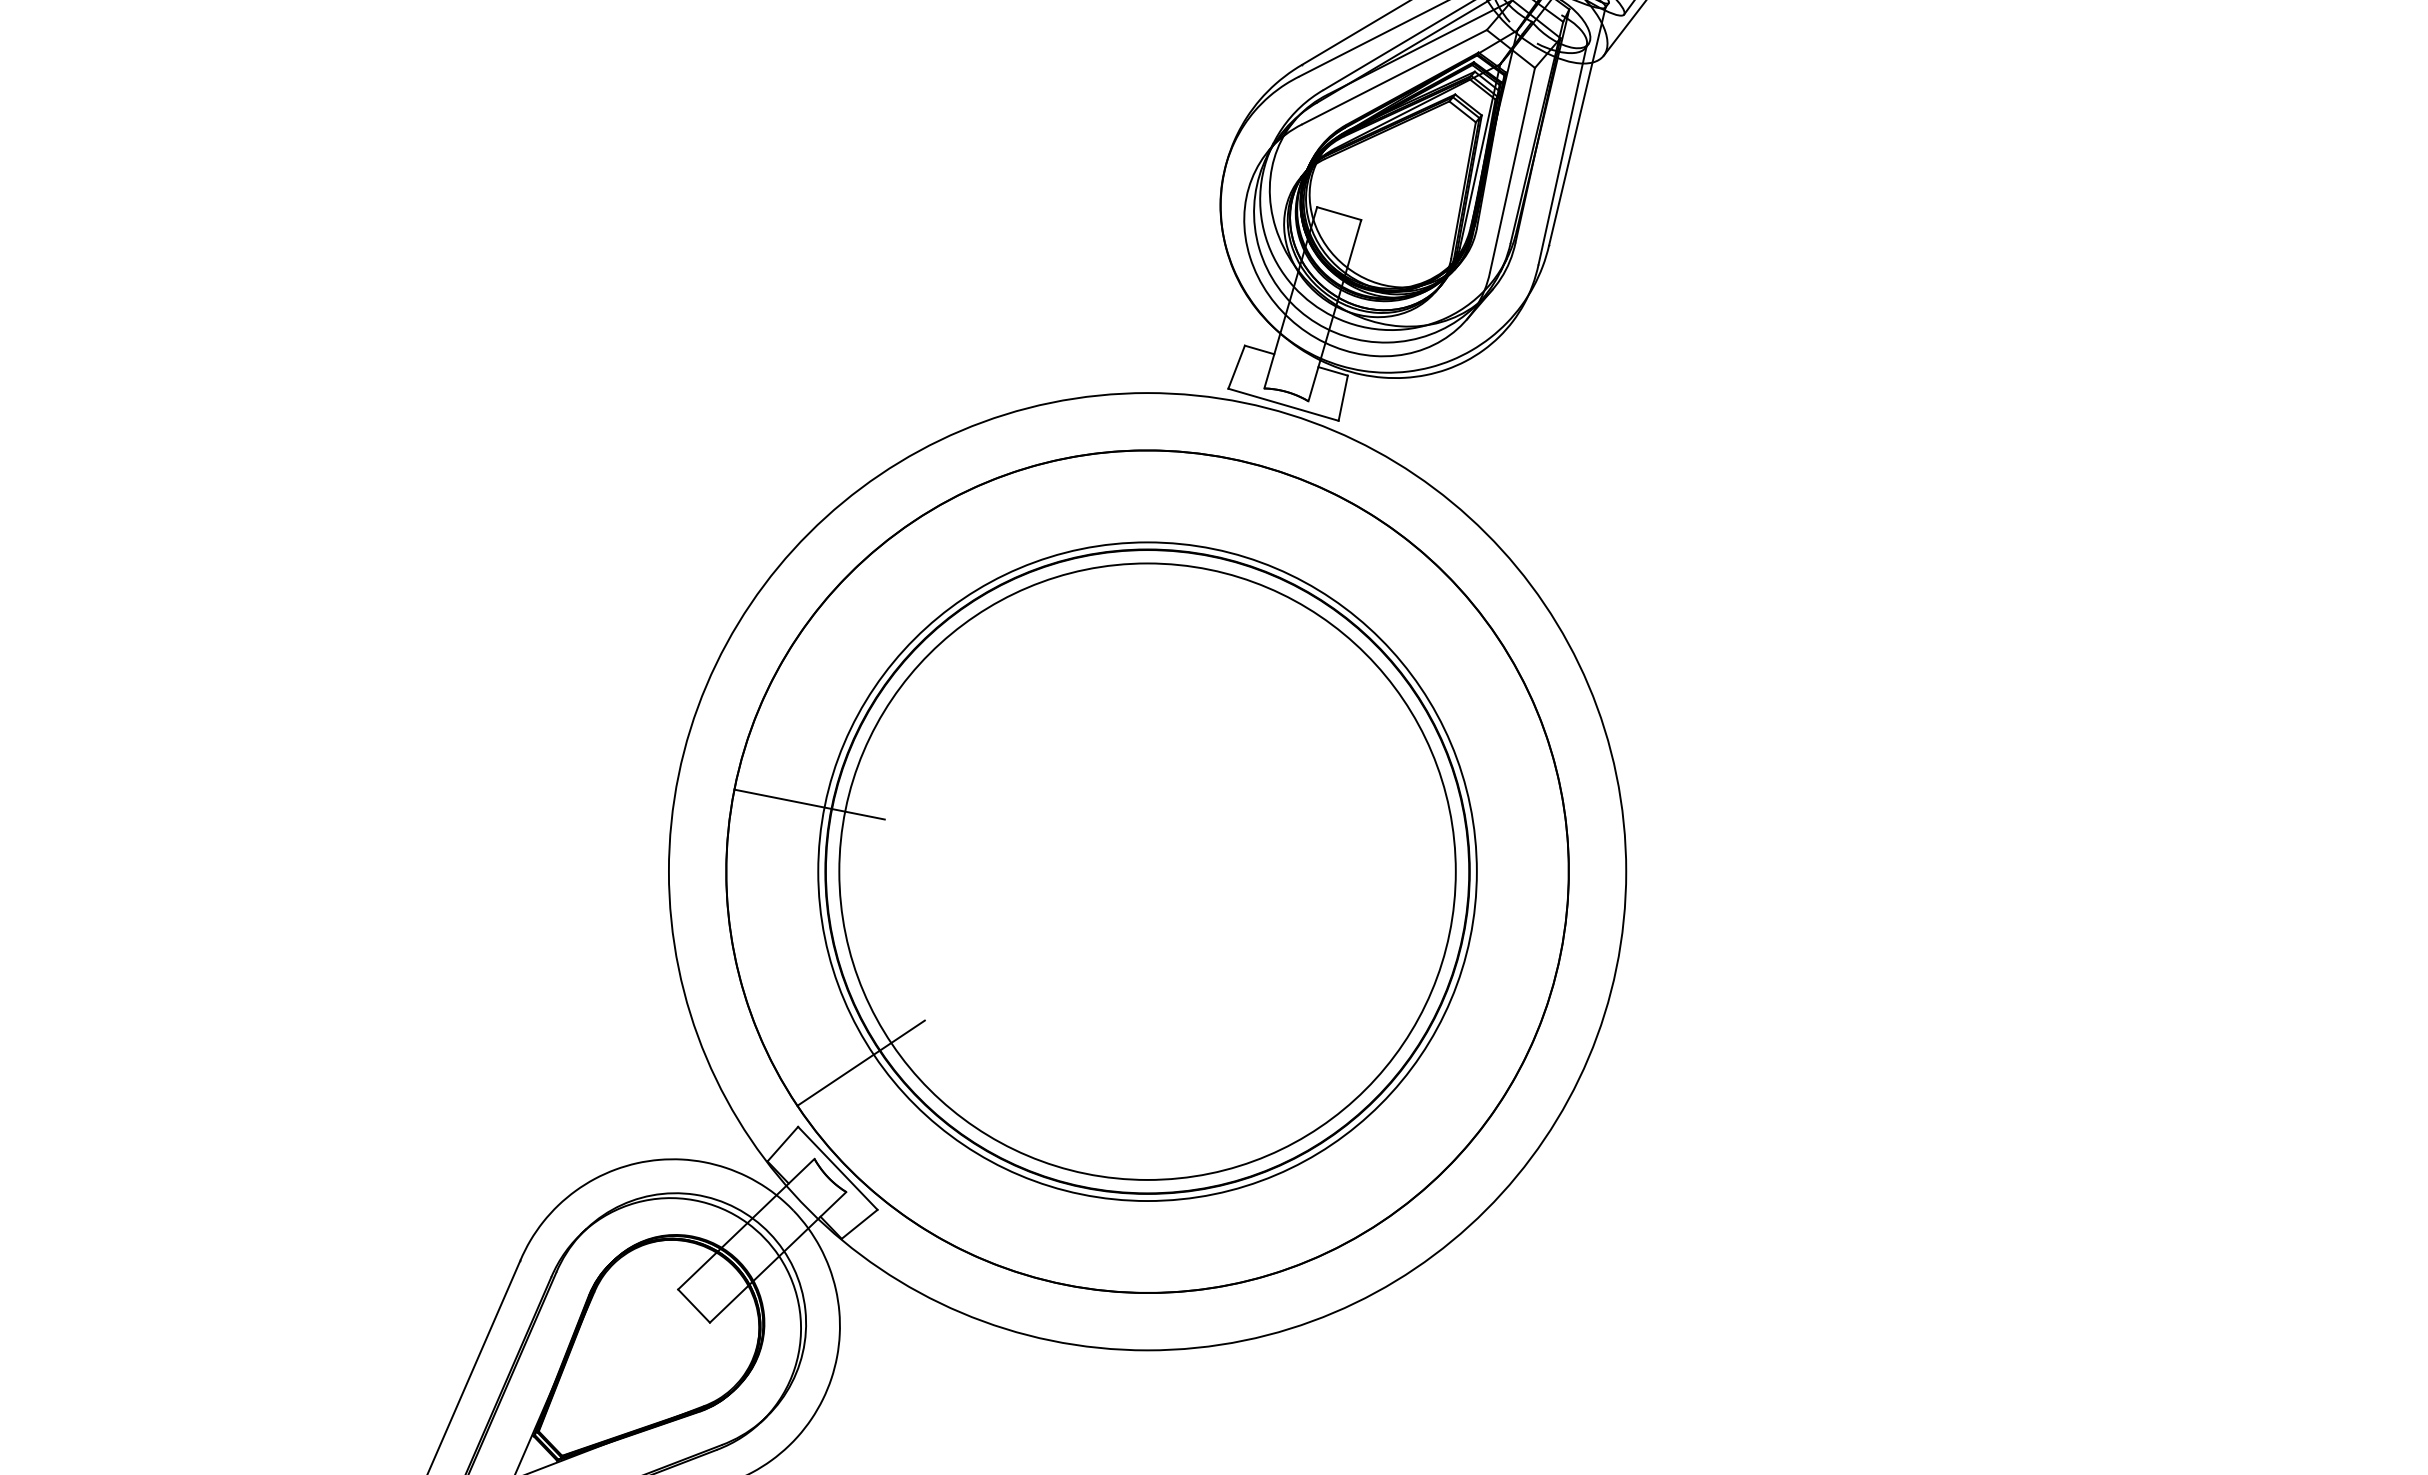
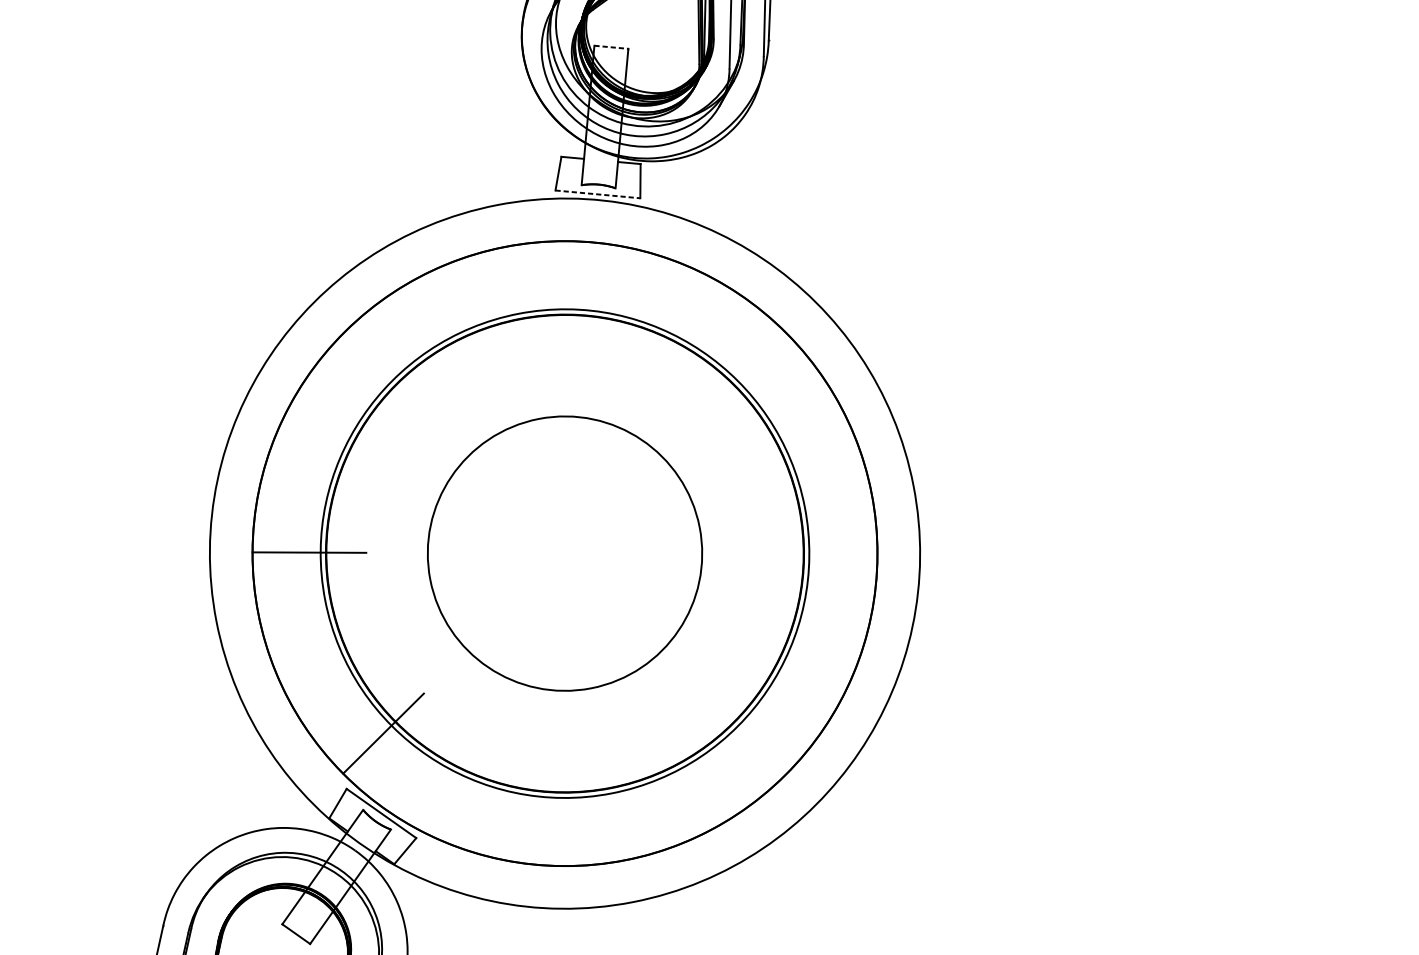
line: (1339, 213) -> (611, 47), solid -> dashed
line: (1283, 404) -> (597, 194), solid -> dashed
circle: (1147, 871) -> (564, 553), size x0.6

